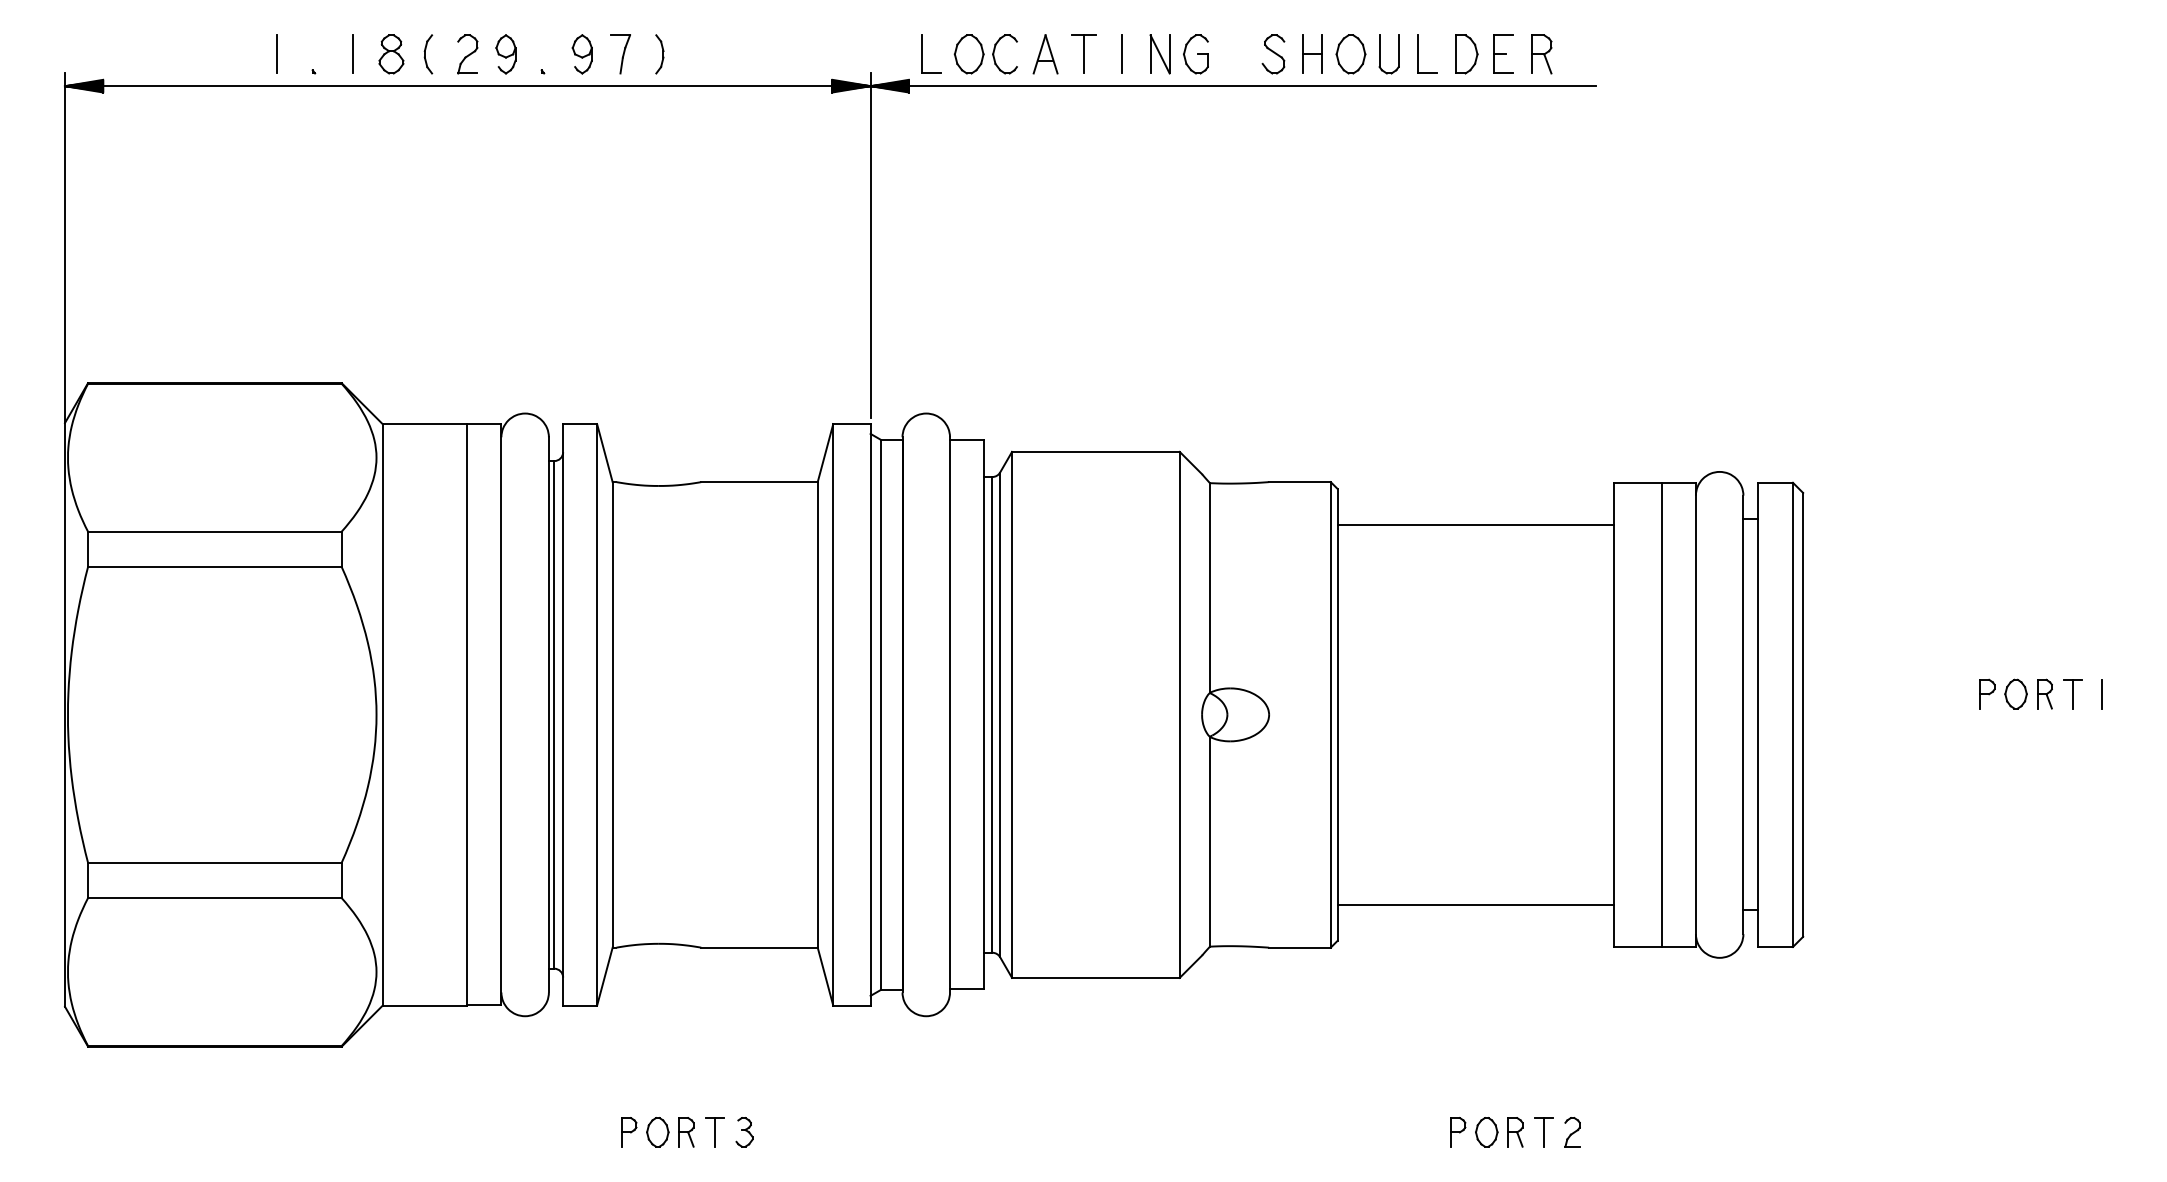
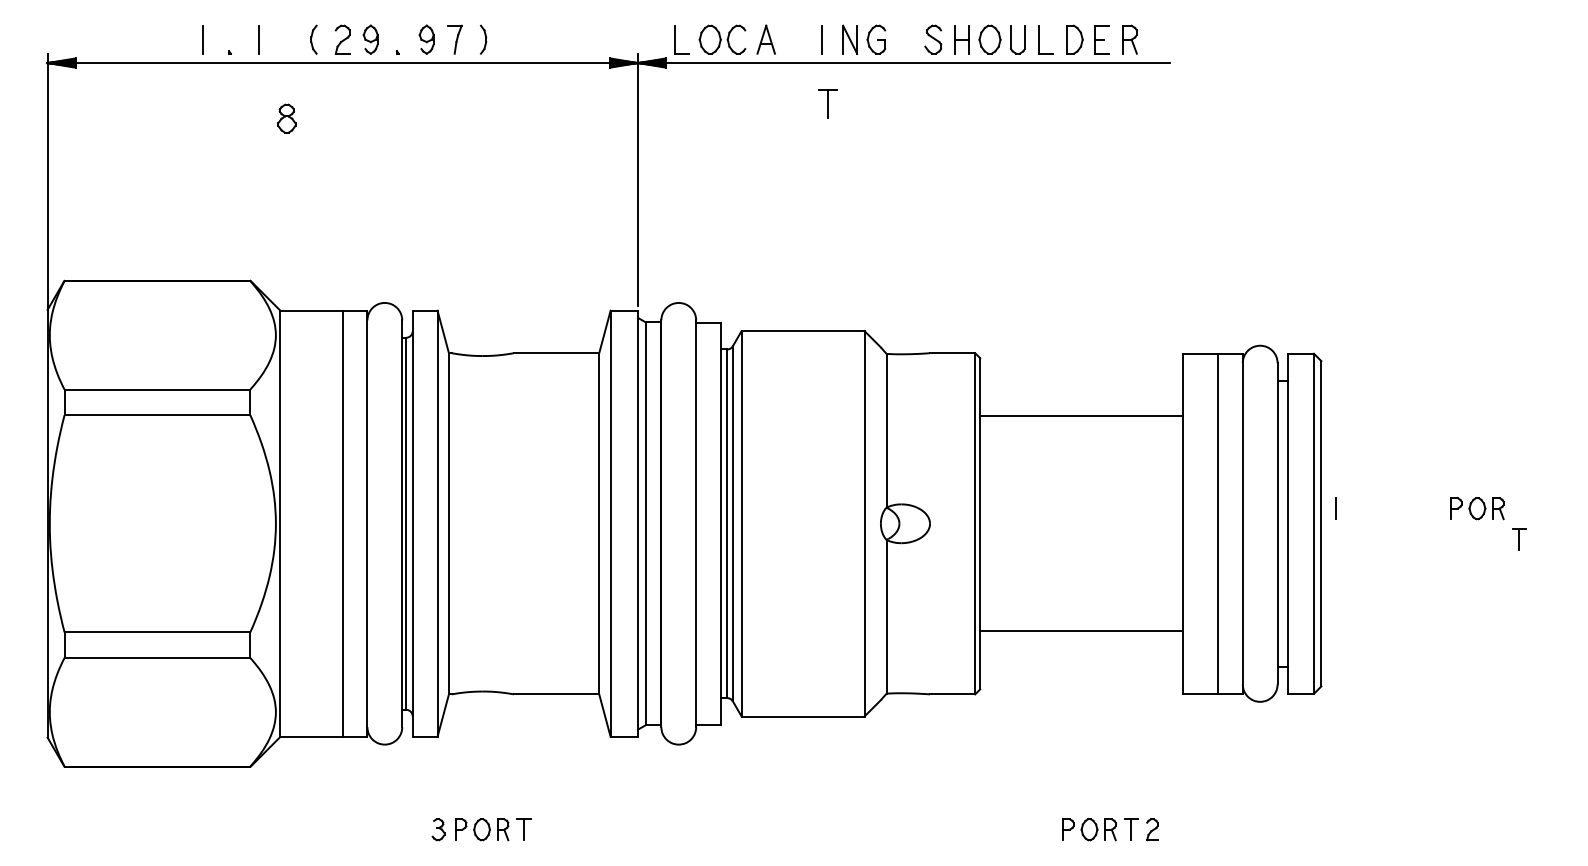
part: (390, 54) -> (286, 118), moved
part: (1082, 54) -> (827, 103), moved
line: (1475, 524) -> (1081, 416), moved
part: (2073, 694) -> (1519, 539), moved
line: (2100, 694) -> (1335, 508), moved
line: (1475, 905) -> (1081, 631), moved
part: (744, 1132) -> (438, 829), moved

